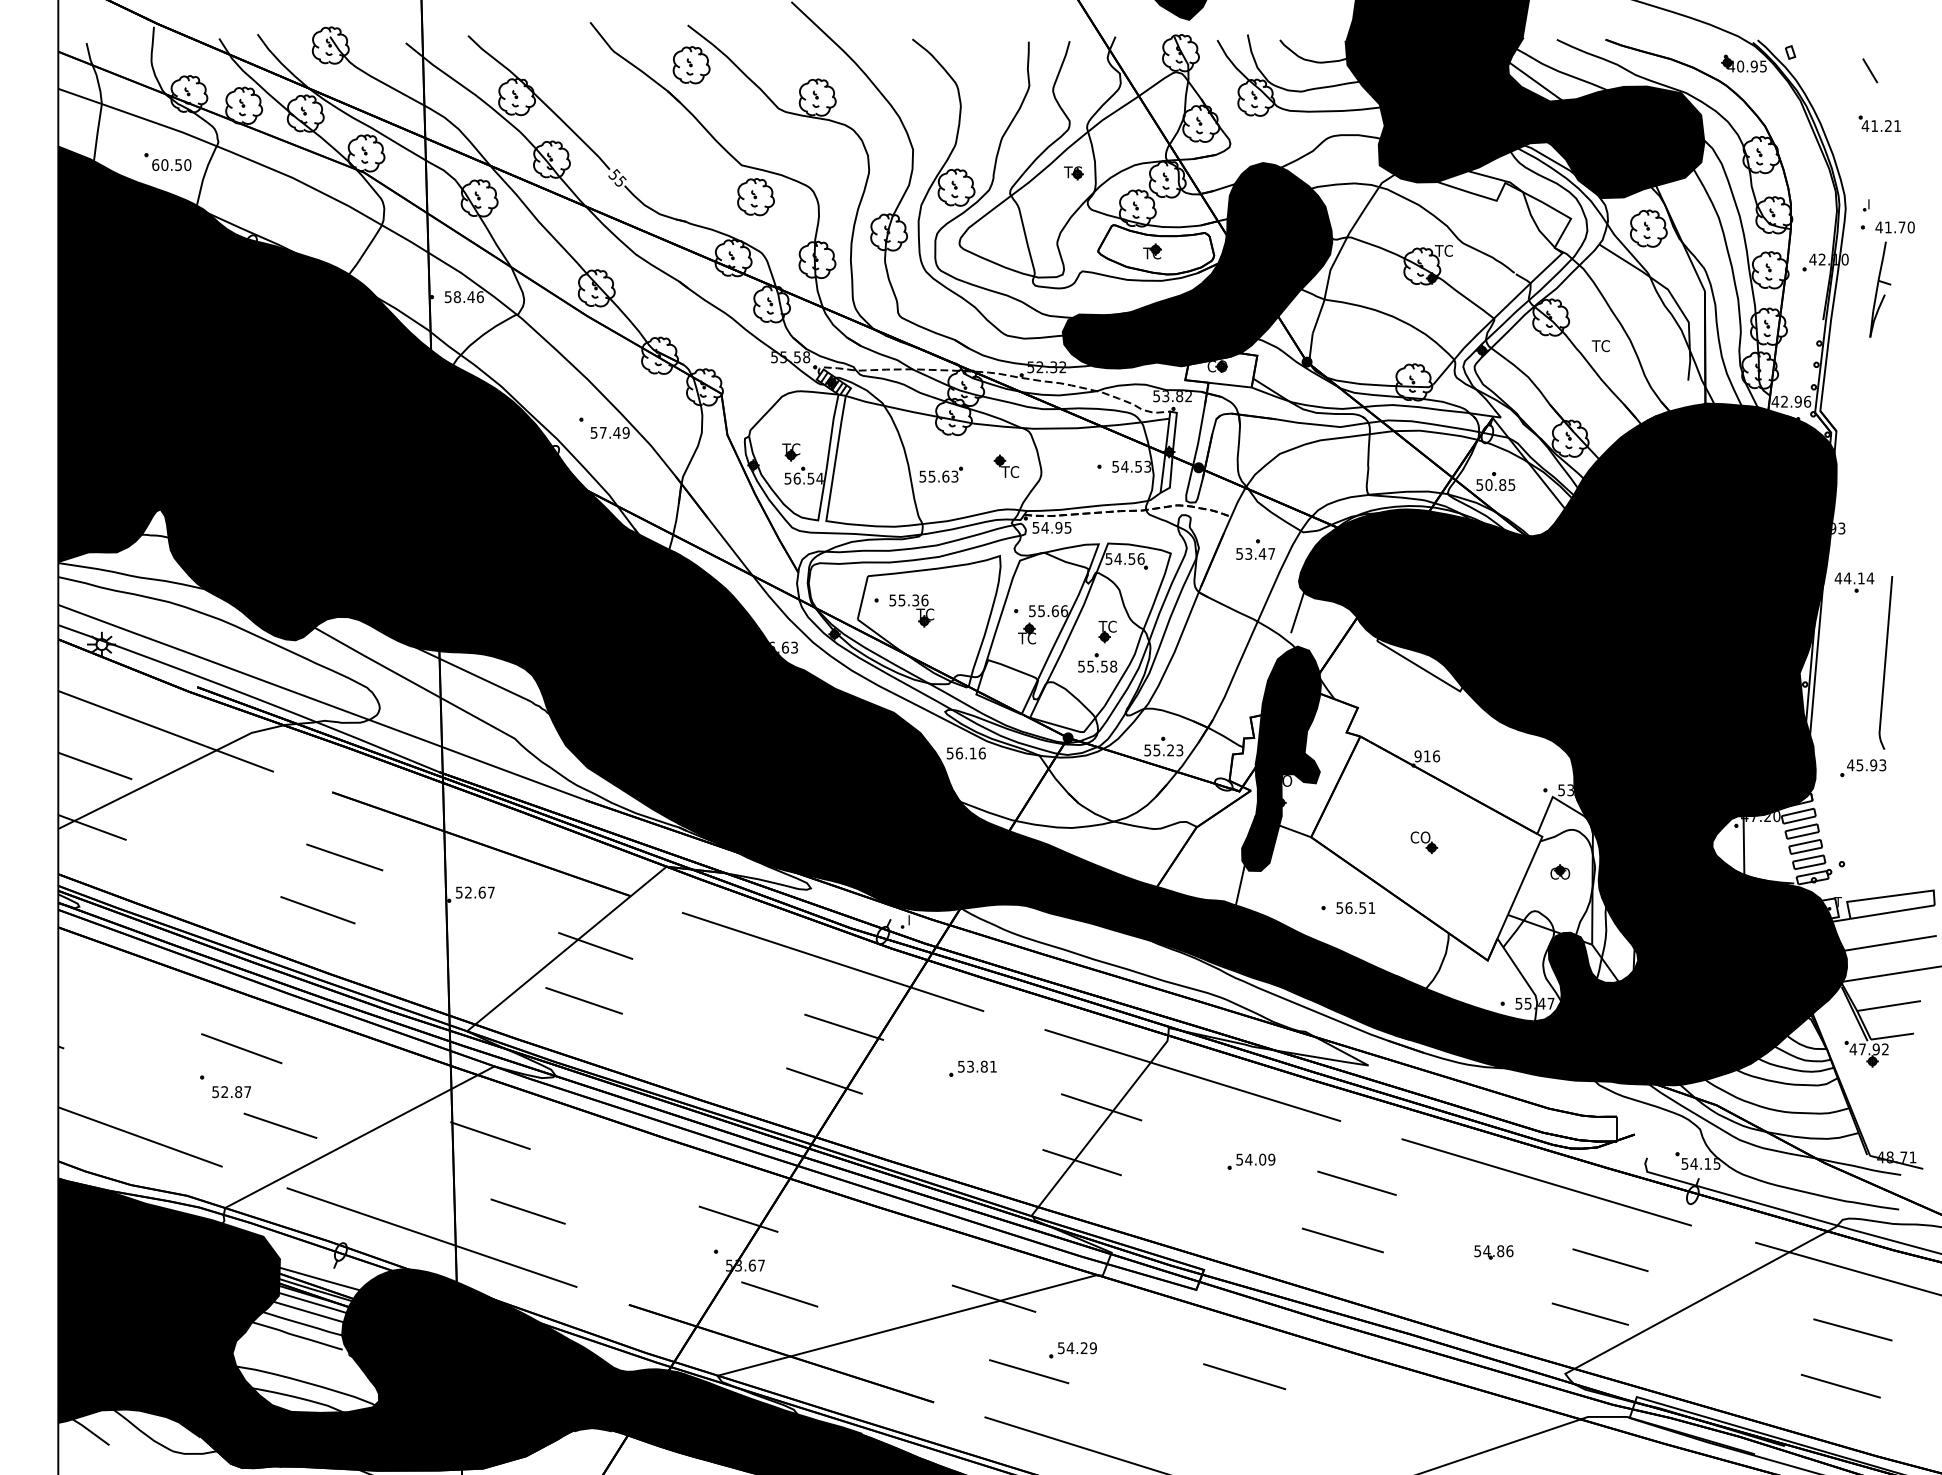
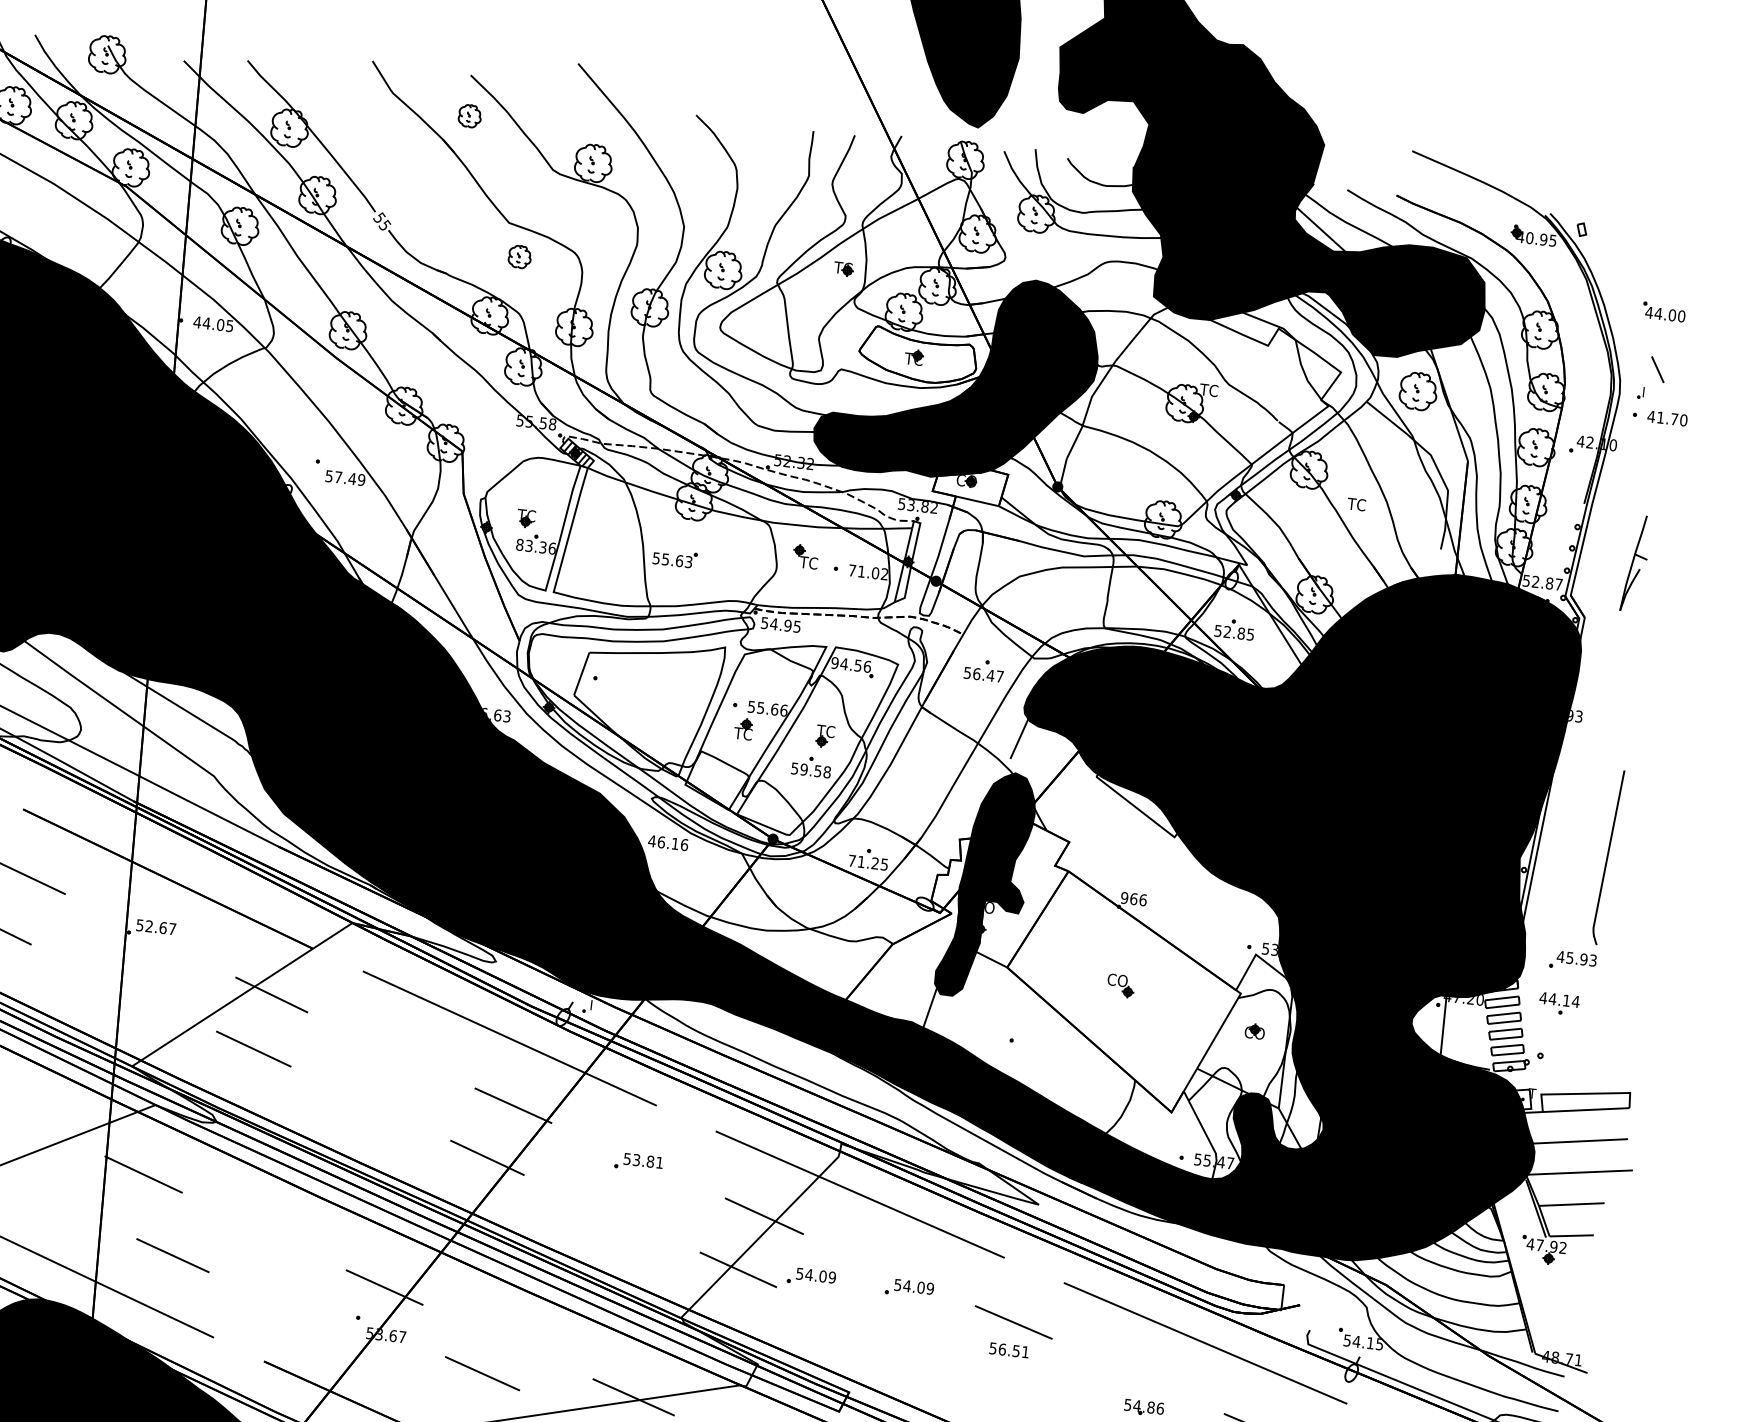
part: (691, 65) -> (469, 116), size x0.6
line: (1870, 70) -> (1658, 369), moved
text: (1885, 126) -> (1669, 315), 41.21 -> 44.00
part: (755, 197) -> (519, 257), size x0.6
part: (1880, 289) -> (1636, 563), moved
text: (463, 297) -> (212, 324), 58.46 -> 44.05
text: (1791, 401) -> (1542, 582), 42.96 -> 52.87
part: (1006, 465) -> (805, 555), moved
text: (1131, 466) -> (868, 572), 54.53 -> 71.02
text: (803, 478) -> (535, 546), 56.54 -> 83.36
text: (1488, 484) -> (1227, 631), 50.85 -> 52.85
text: (1248, 553) -> (976, 673), 53.47 -> 56.47
text: (1108, 558) -> (834, 662), 54.56 -> 94.56
part: (1854, 582) -> (1559, 1004), moved
part: (911, 610) -> (629, 692), removed
text: (1090, 666) -> (803, 769), 55.58 -> 59.58
text: (1163, 750) -> (868, 862), 55.23 -> 71.25
text: (949, 753) -> (651, 841), 56.16 -> 46.16
text: (1426, 756) -> (1133, 899), 916 -> 966
text: (1355, 907) -> (1009, 1349), moved
part: (1154, 1161) -> (811, 1277), added
line: (1342, 1240) -> (992, 1378), removed
line: (779, 1294) -> (482, 1373), moved

